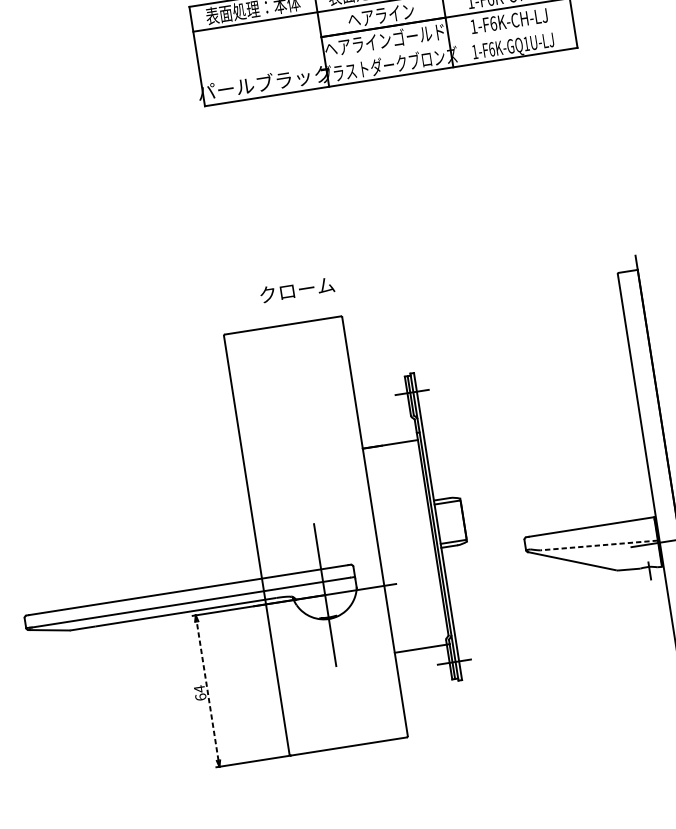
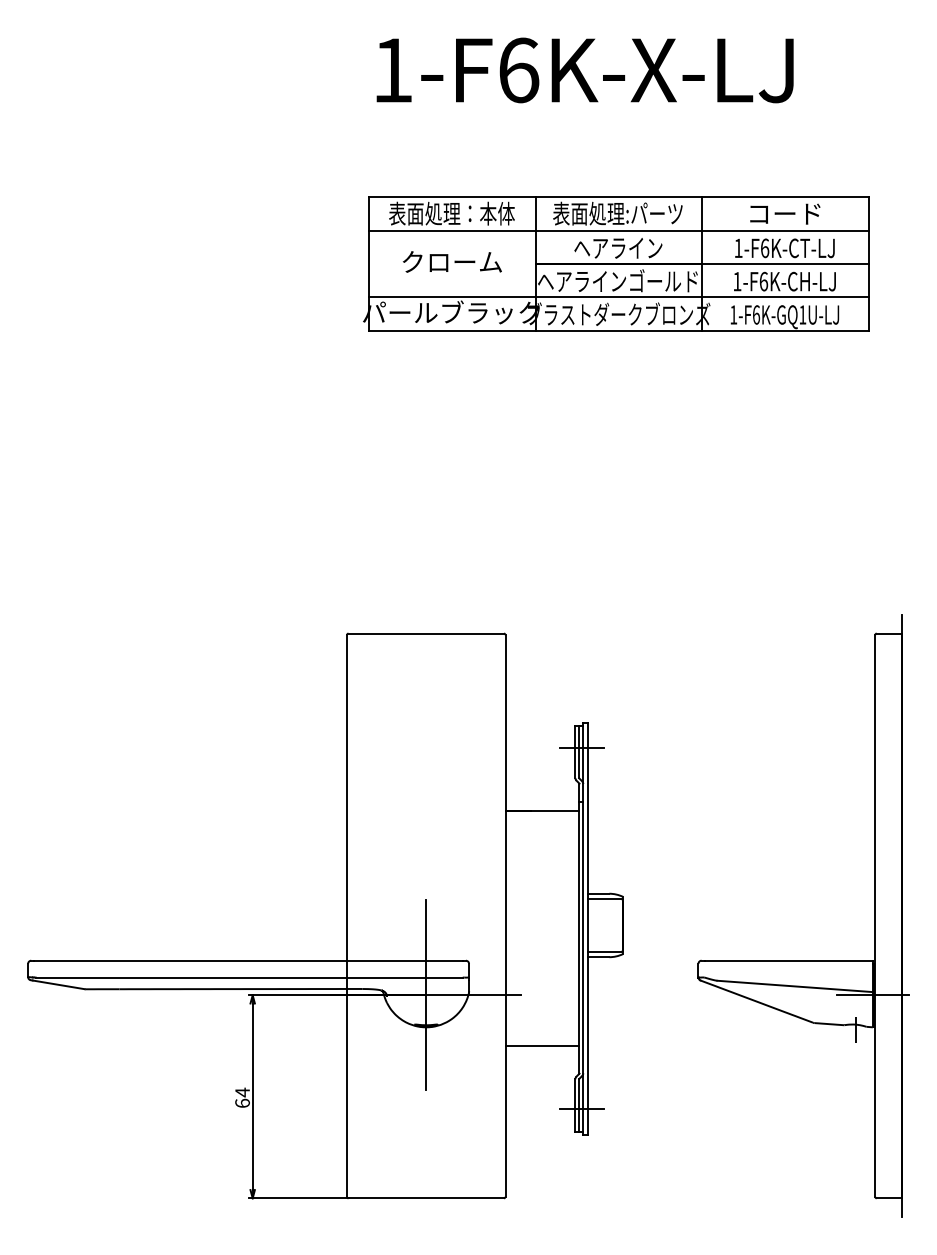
line: (387, 52) -> (618, 297), added
text: (297, 289) -> (452, 261), moved
line: (599, 545) -> (795, 986), dashed -> solid
line: (422, 648) -> (542, 1046), moved
line: (207, 690) -> (252, 1096), dashed -> solid

